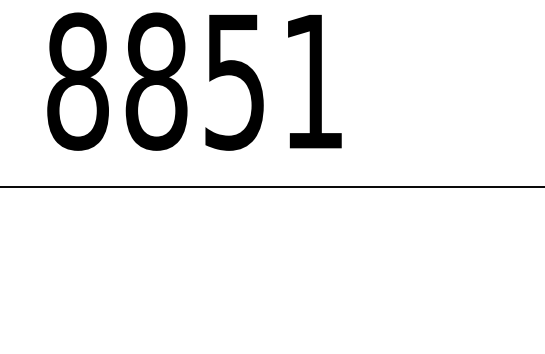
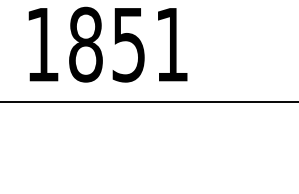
text: (77, 81) -> (42, 44), 8851 -> 1851

